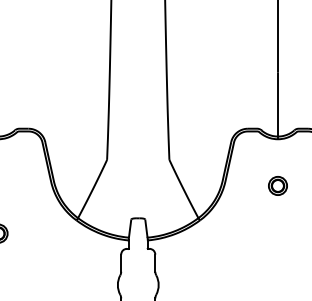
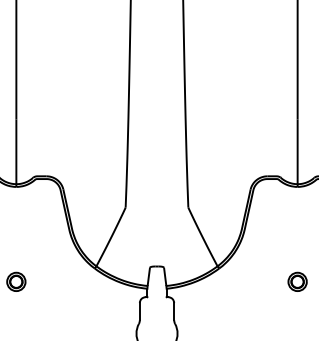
part: (277, 185) -> (297, 281), moved

